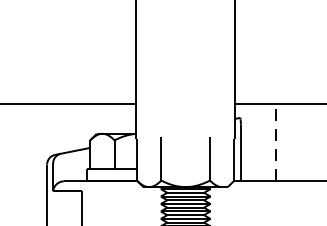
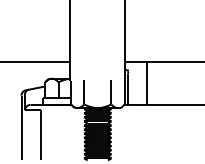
line: (275, 142) -> (147, 83), dashed -> solid

